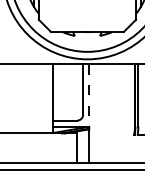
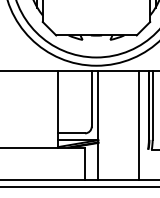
line: (89, 96) -> (98, 106), dashed -> solid
line: (125, 113) -> (138, 125), added

